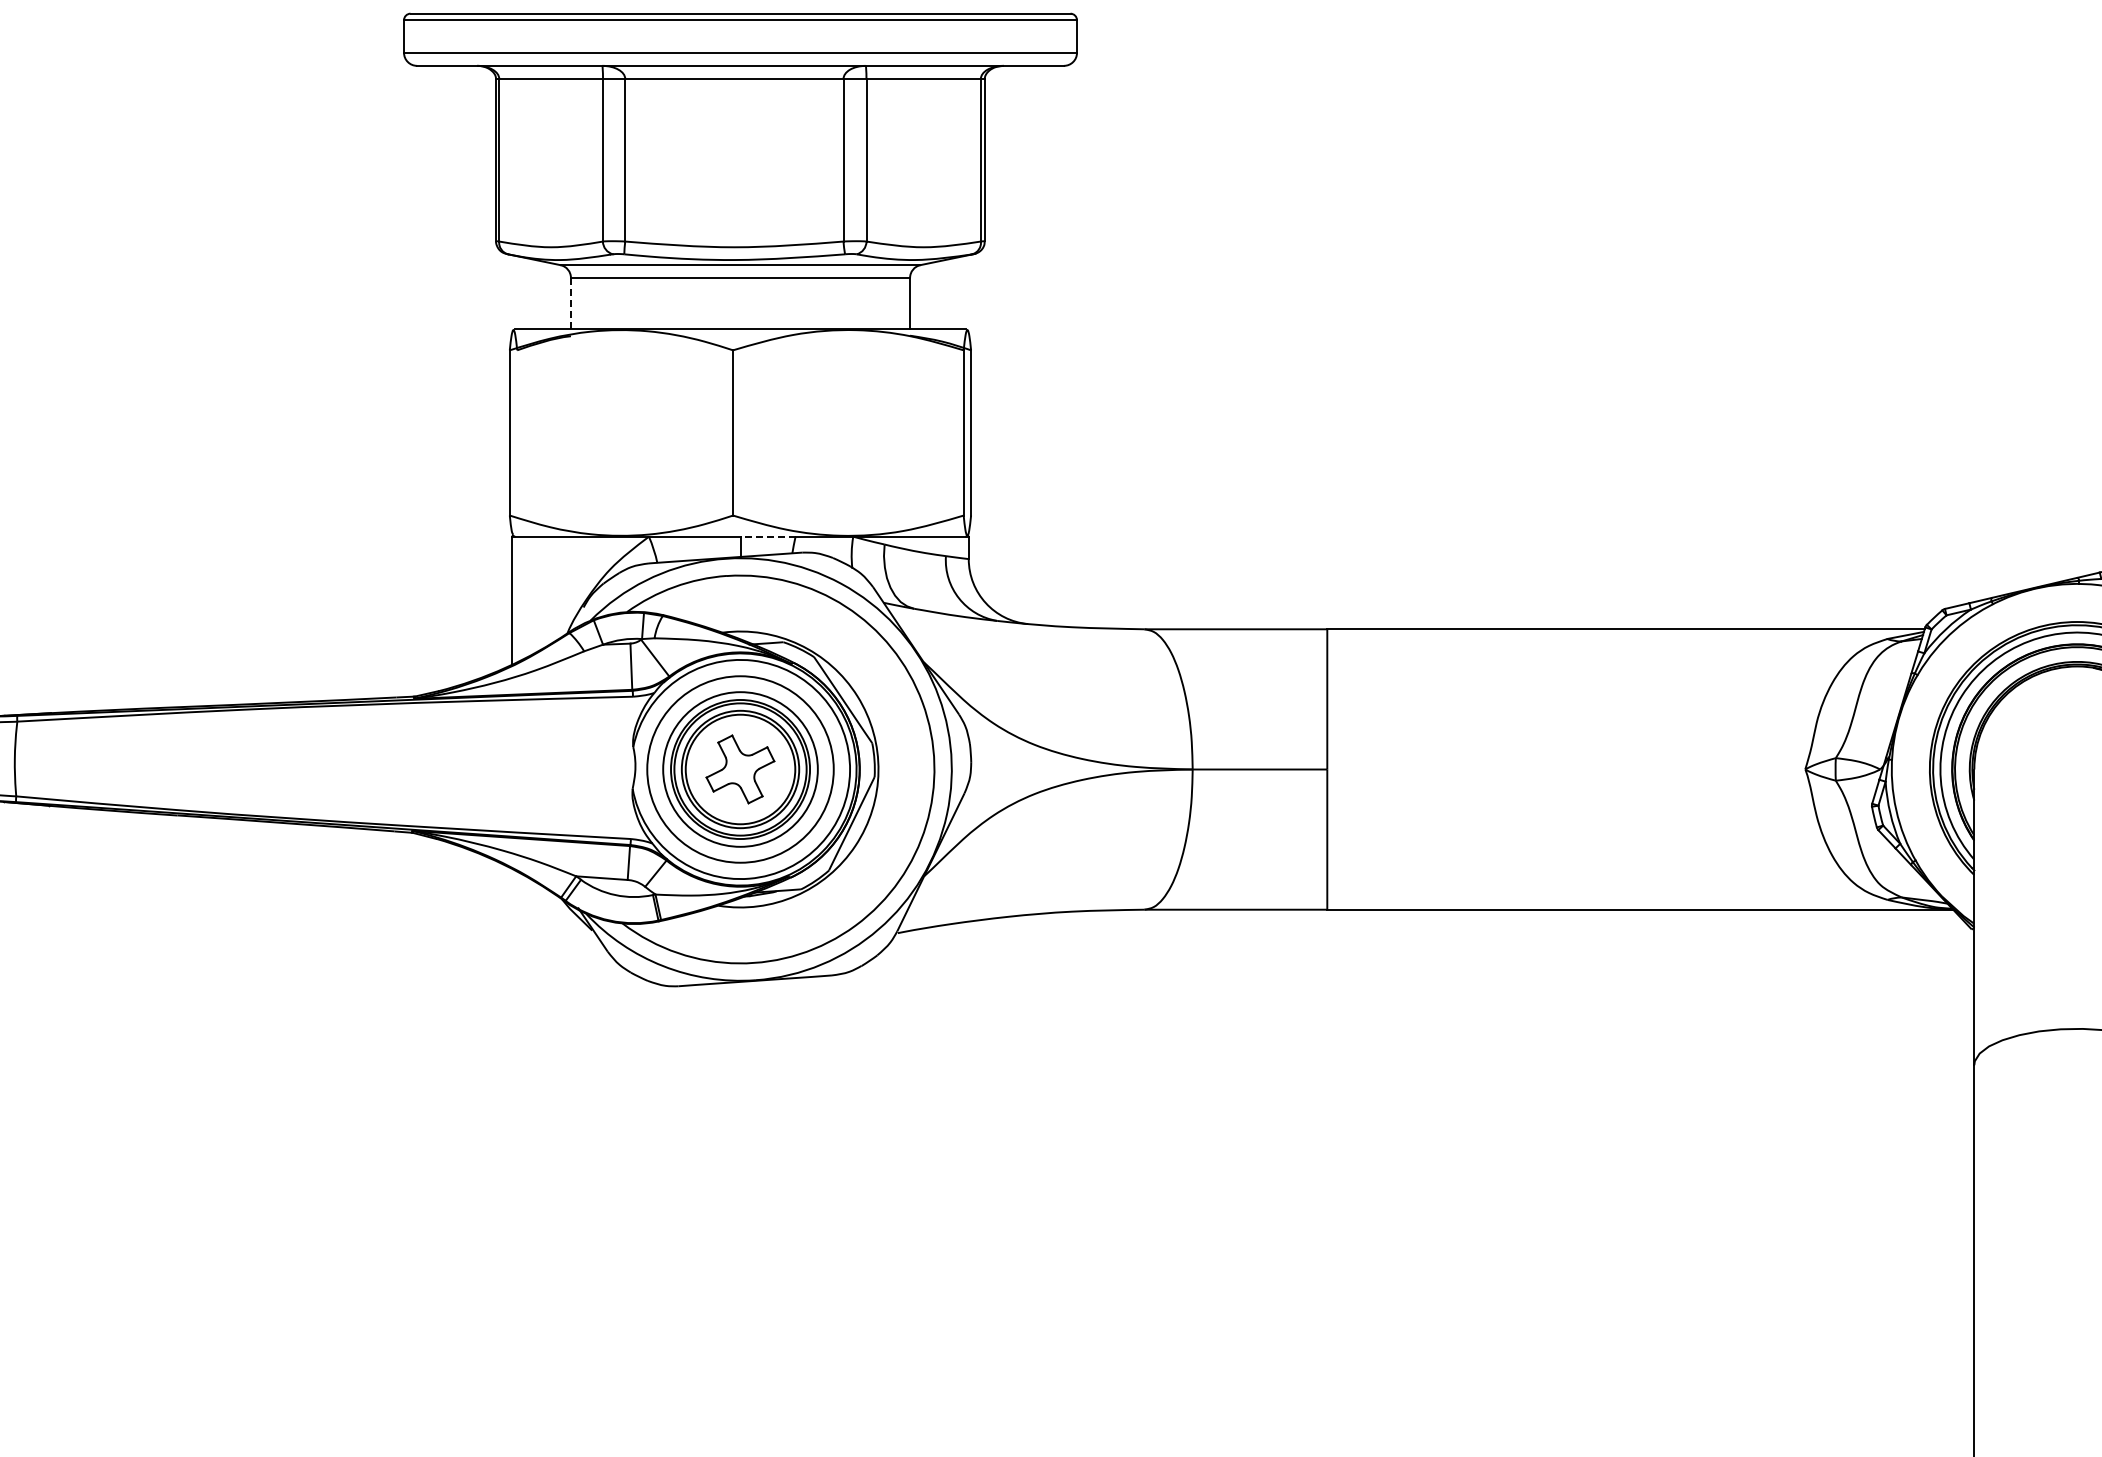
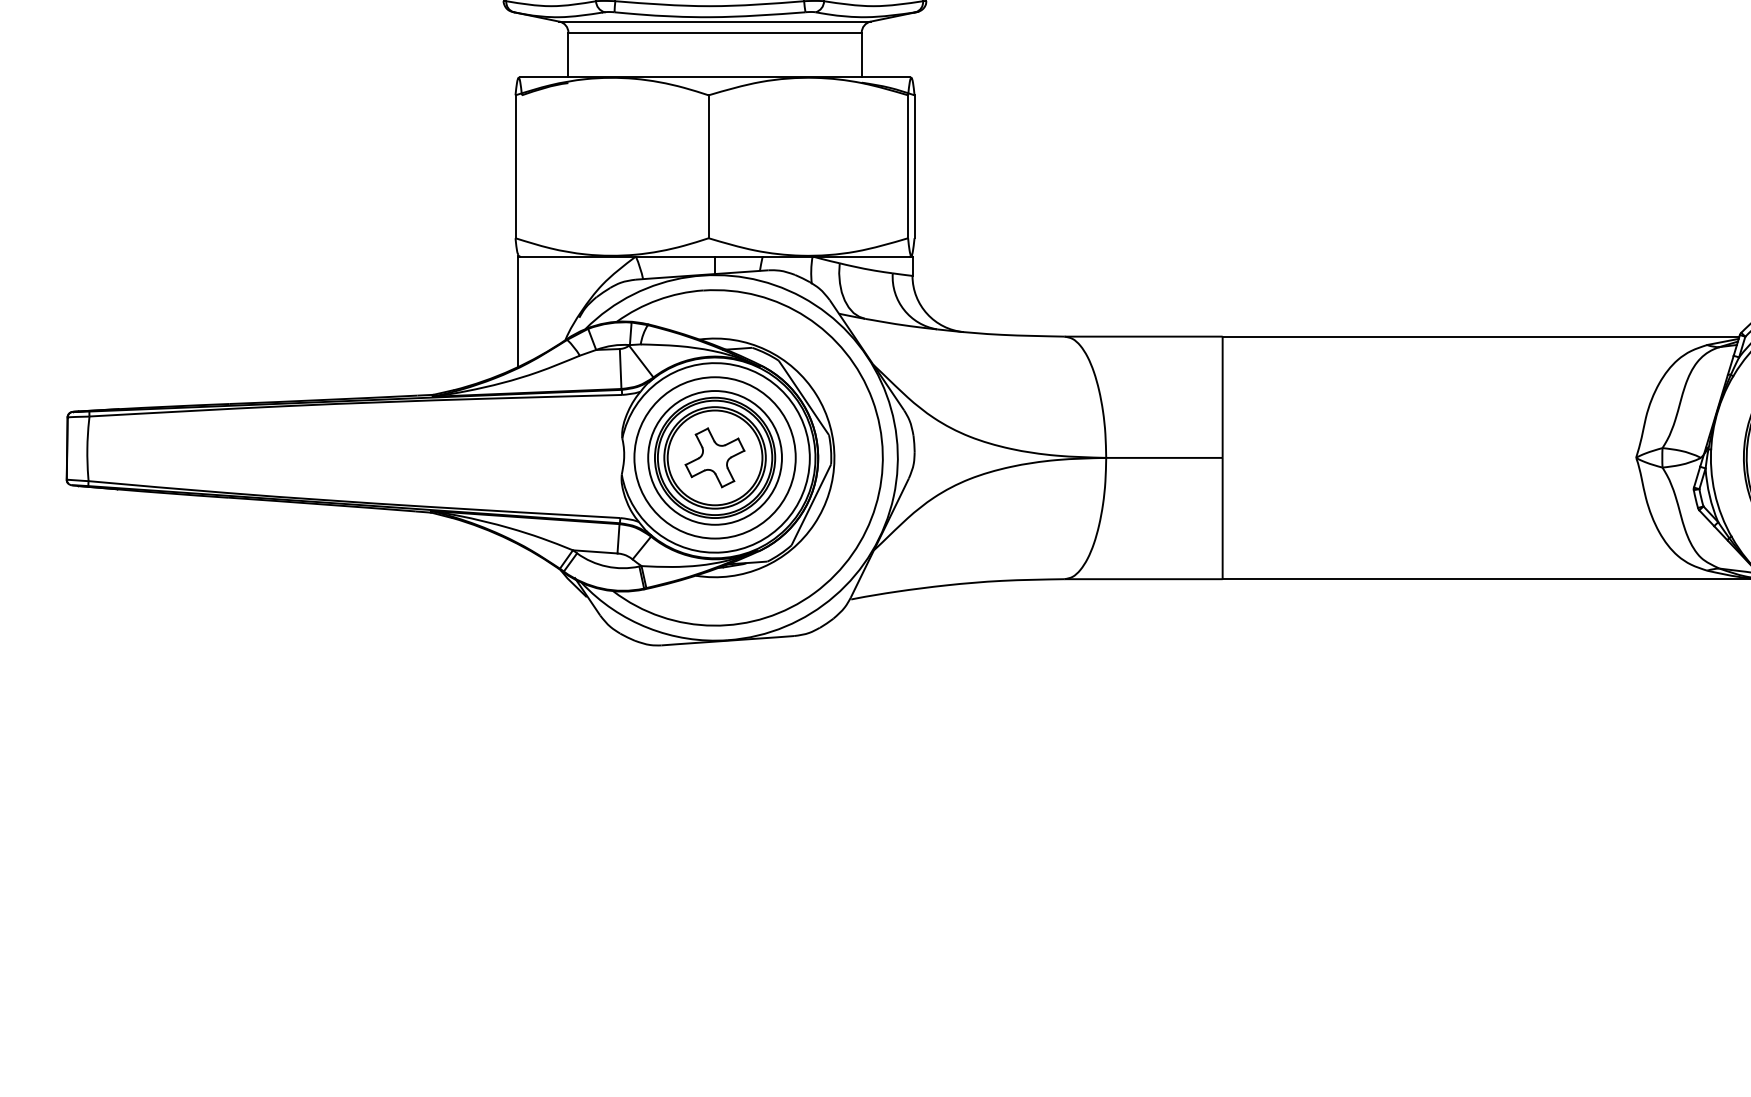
line: (570, 303) -> (568, 54), dashed -> solid
line: (768, 536) -> (739, 256), dashed -> solid

